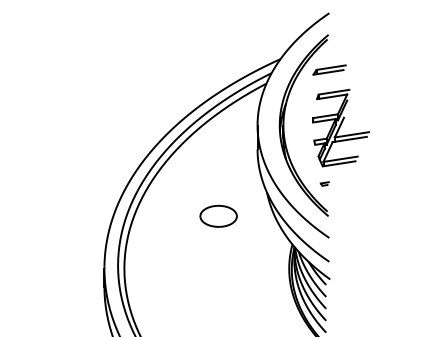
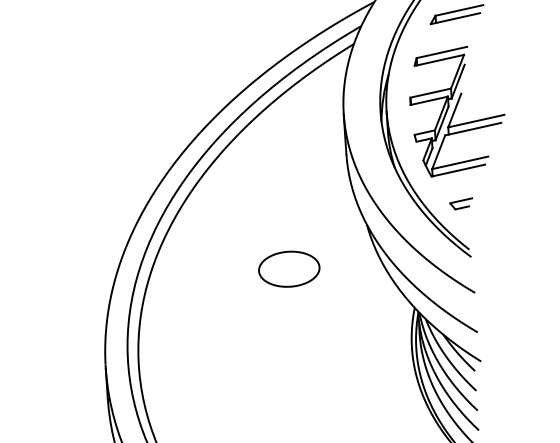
part: (340, 127) -> (456, 110), moved
part: (324, 183) -> (461, 203), size x1.67

